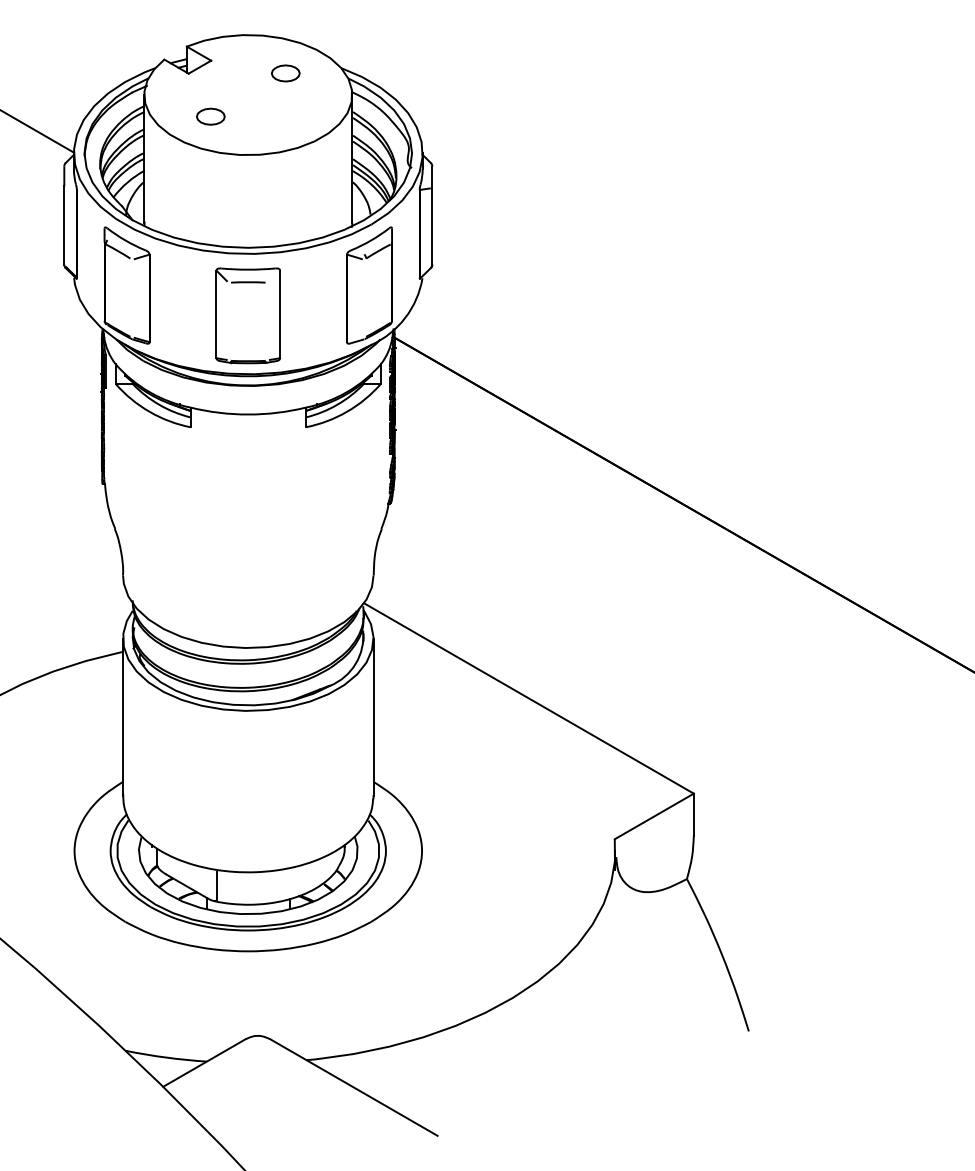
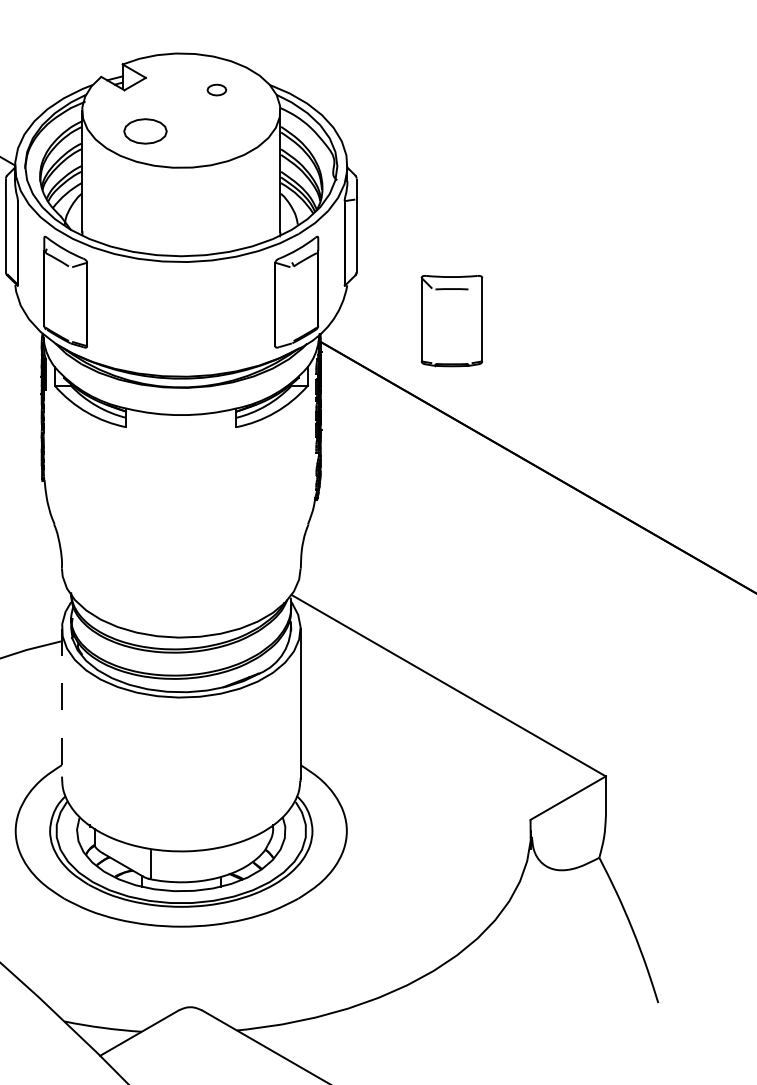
part: (285, 73) -> (216, 90), size x0.7
part: (210, 116) -> (145, 131), size x1.6
part: (247, 315) -> (451, 320), moved
line: (123, 717) -> (62, 703), solid -> dashed

